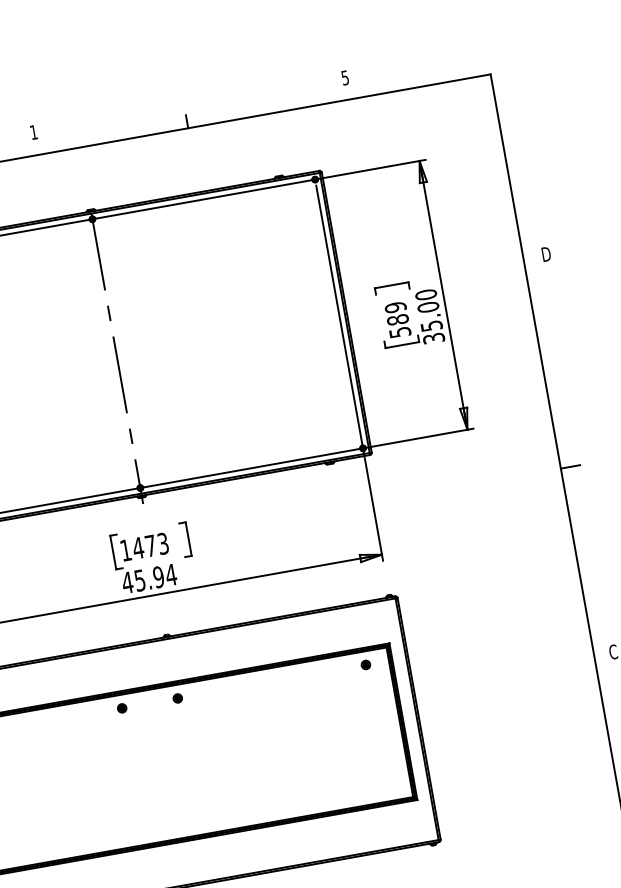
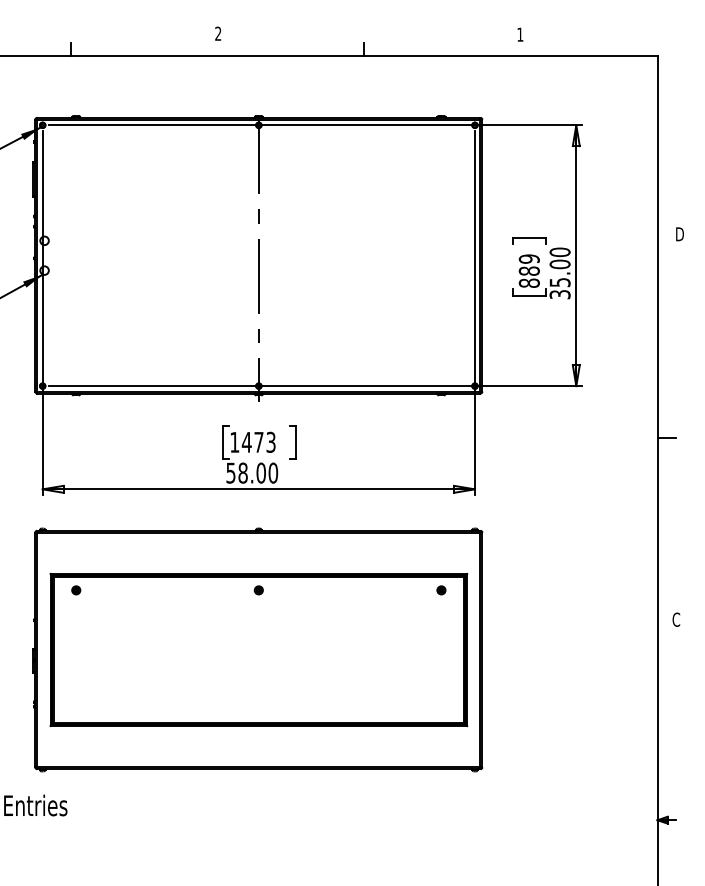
text: (345, 77) -> (520, 34), 5 -> 1
text: (34, 132) -> (218, 33), 1 -> 2
text: (399, 331) -> (528, 282), 589 -> 889
text: (149, 578) -> (252, 472), 45.94 -> 58.00
part: (121, 708) -> (204, 590), removed

